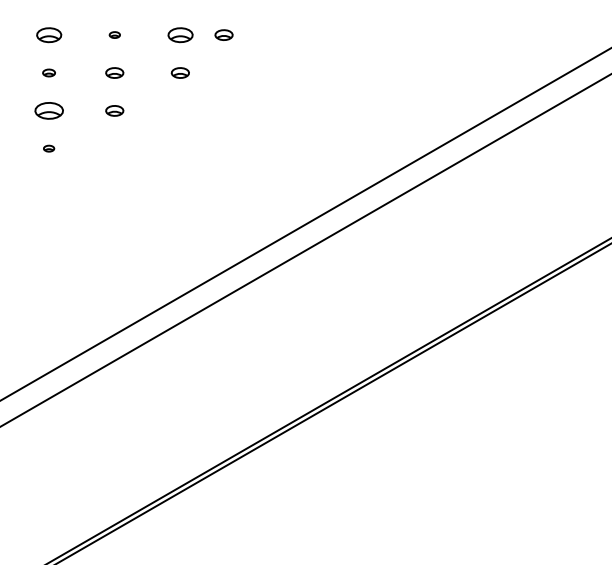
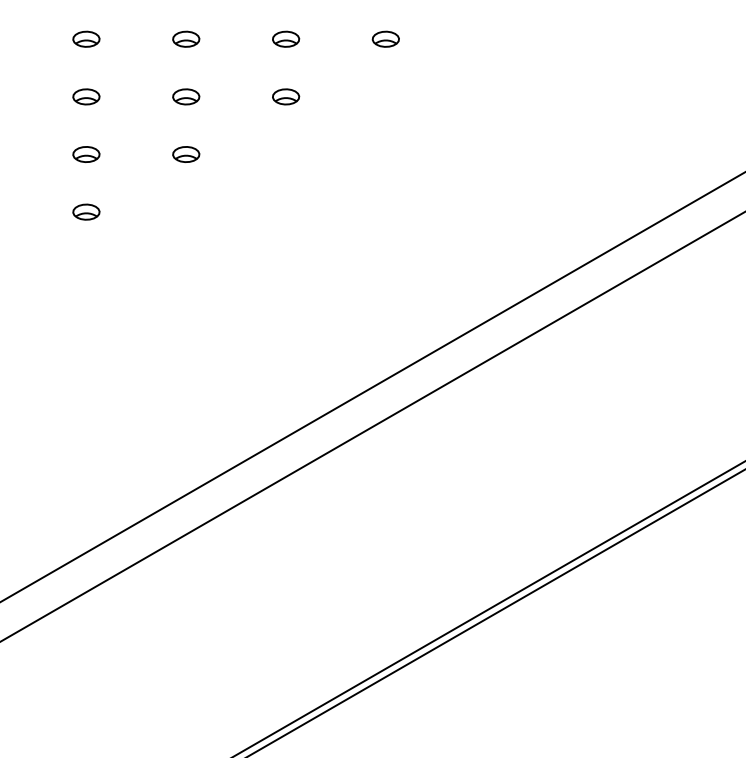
part: (48, 34) -> (85, 38), size x0.71
part: (114, 34) -> (185, 38), size x1.67
part: (179, 34) -> (284, 38), size x0.71
part: (223, 34) -> (385, 38), moved
part: (48, 72) -> (85, 96), size x1.43
part: (48, 110) -> (85, 153), size x0.62
part: (48, 148) -> (85, 211), size x1.67

